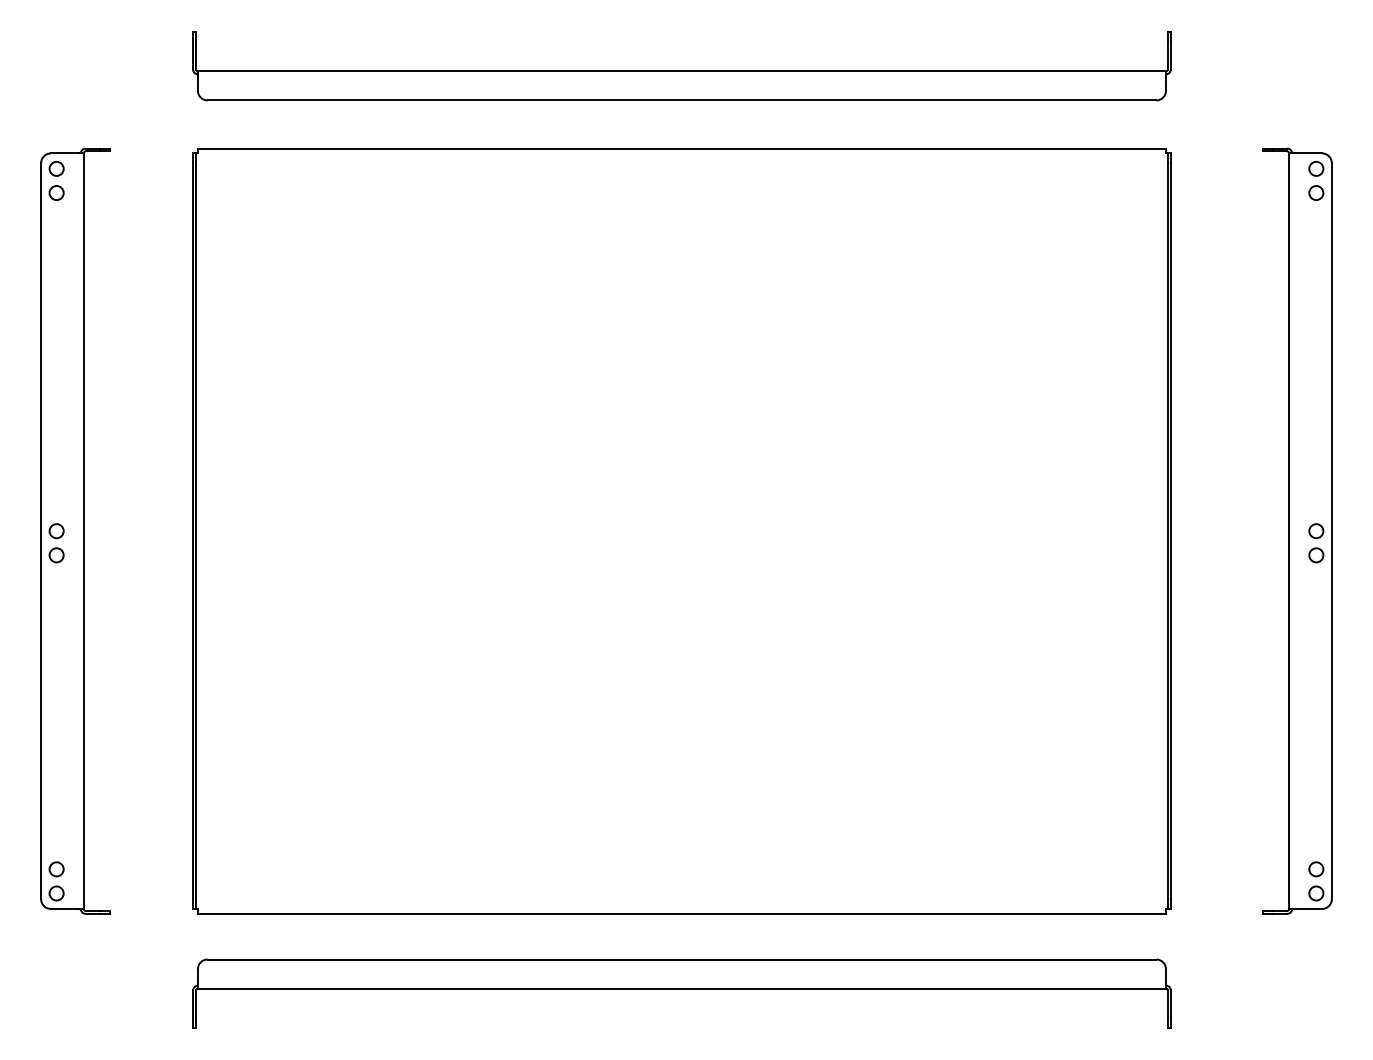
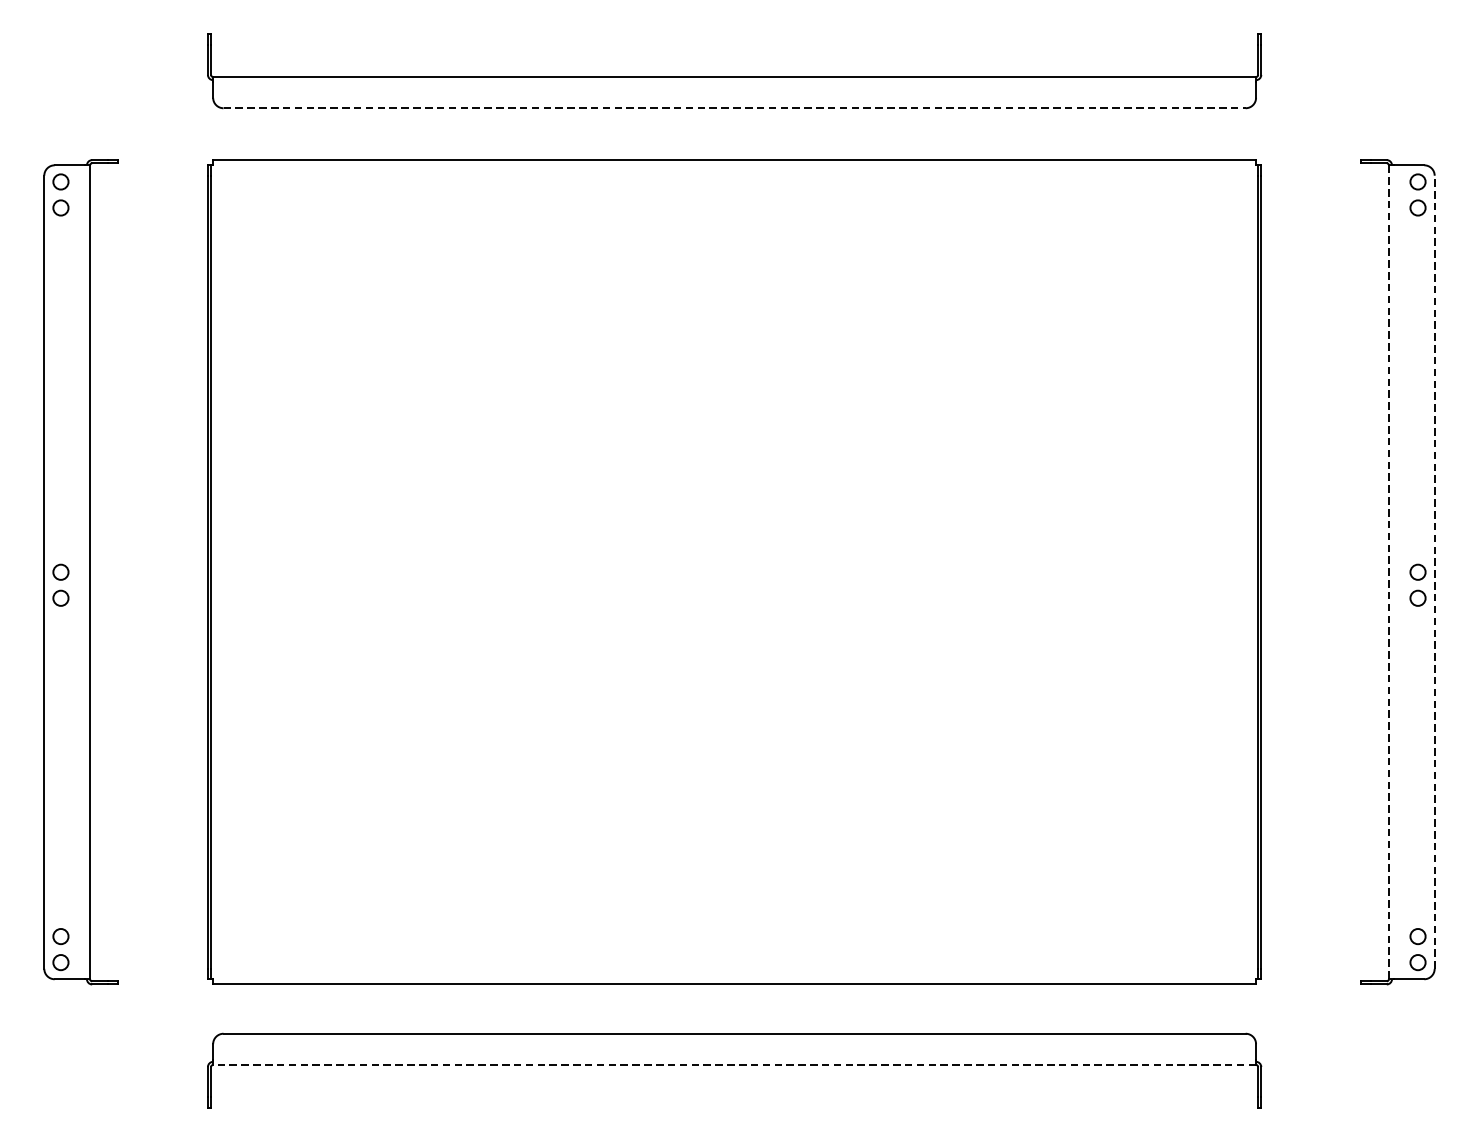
line: (682, 100) -> (735, 108), solid -> dashed
line: (1331, 530) -> (1434, 571), solid -> dashed
line: (1289, 531) -> (1389, 572), solid -> dashed
line: (681, 988) -> (734, 1064), solid -> dashed

